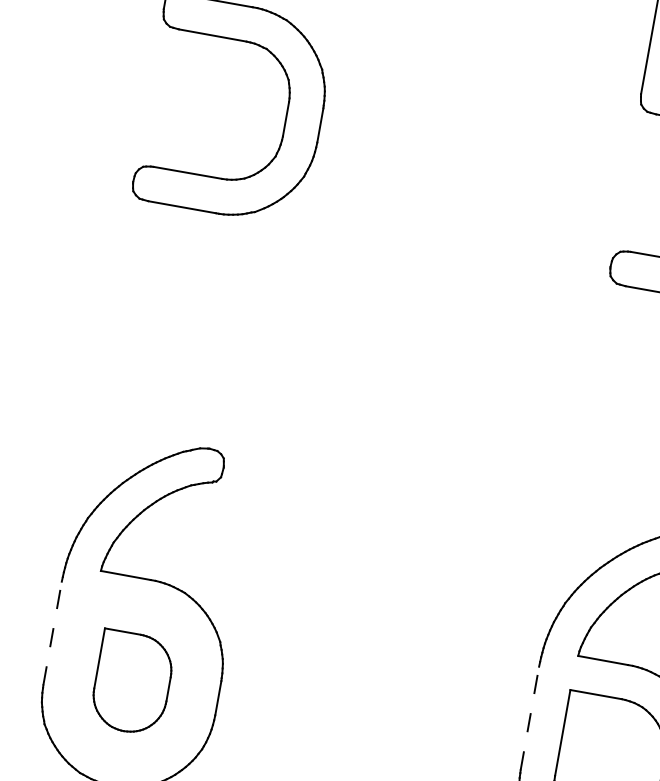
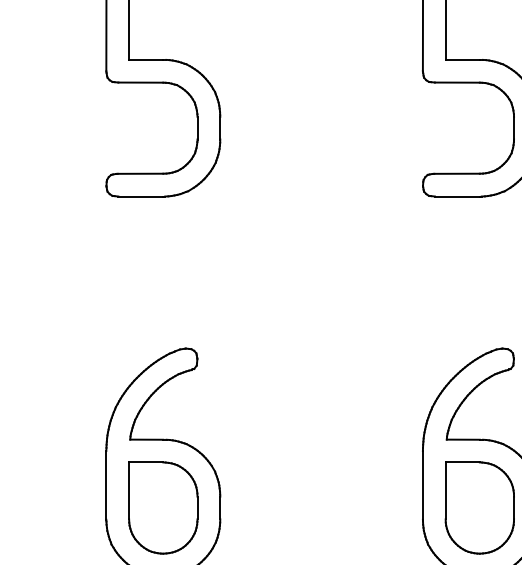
line: (53, 632) -> (106, 484), dashed -> solid
part: (132, 682) -> (163, 507), size x1.43
line: (529, 717) -> (422, 484), dashed -> solid

